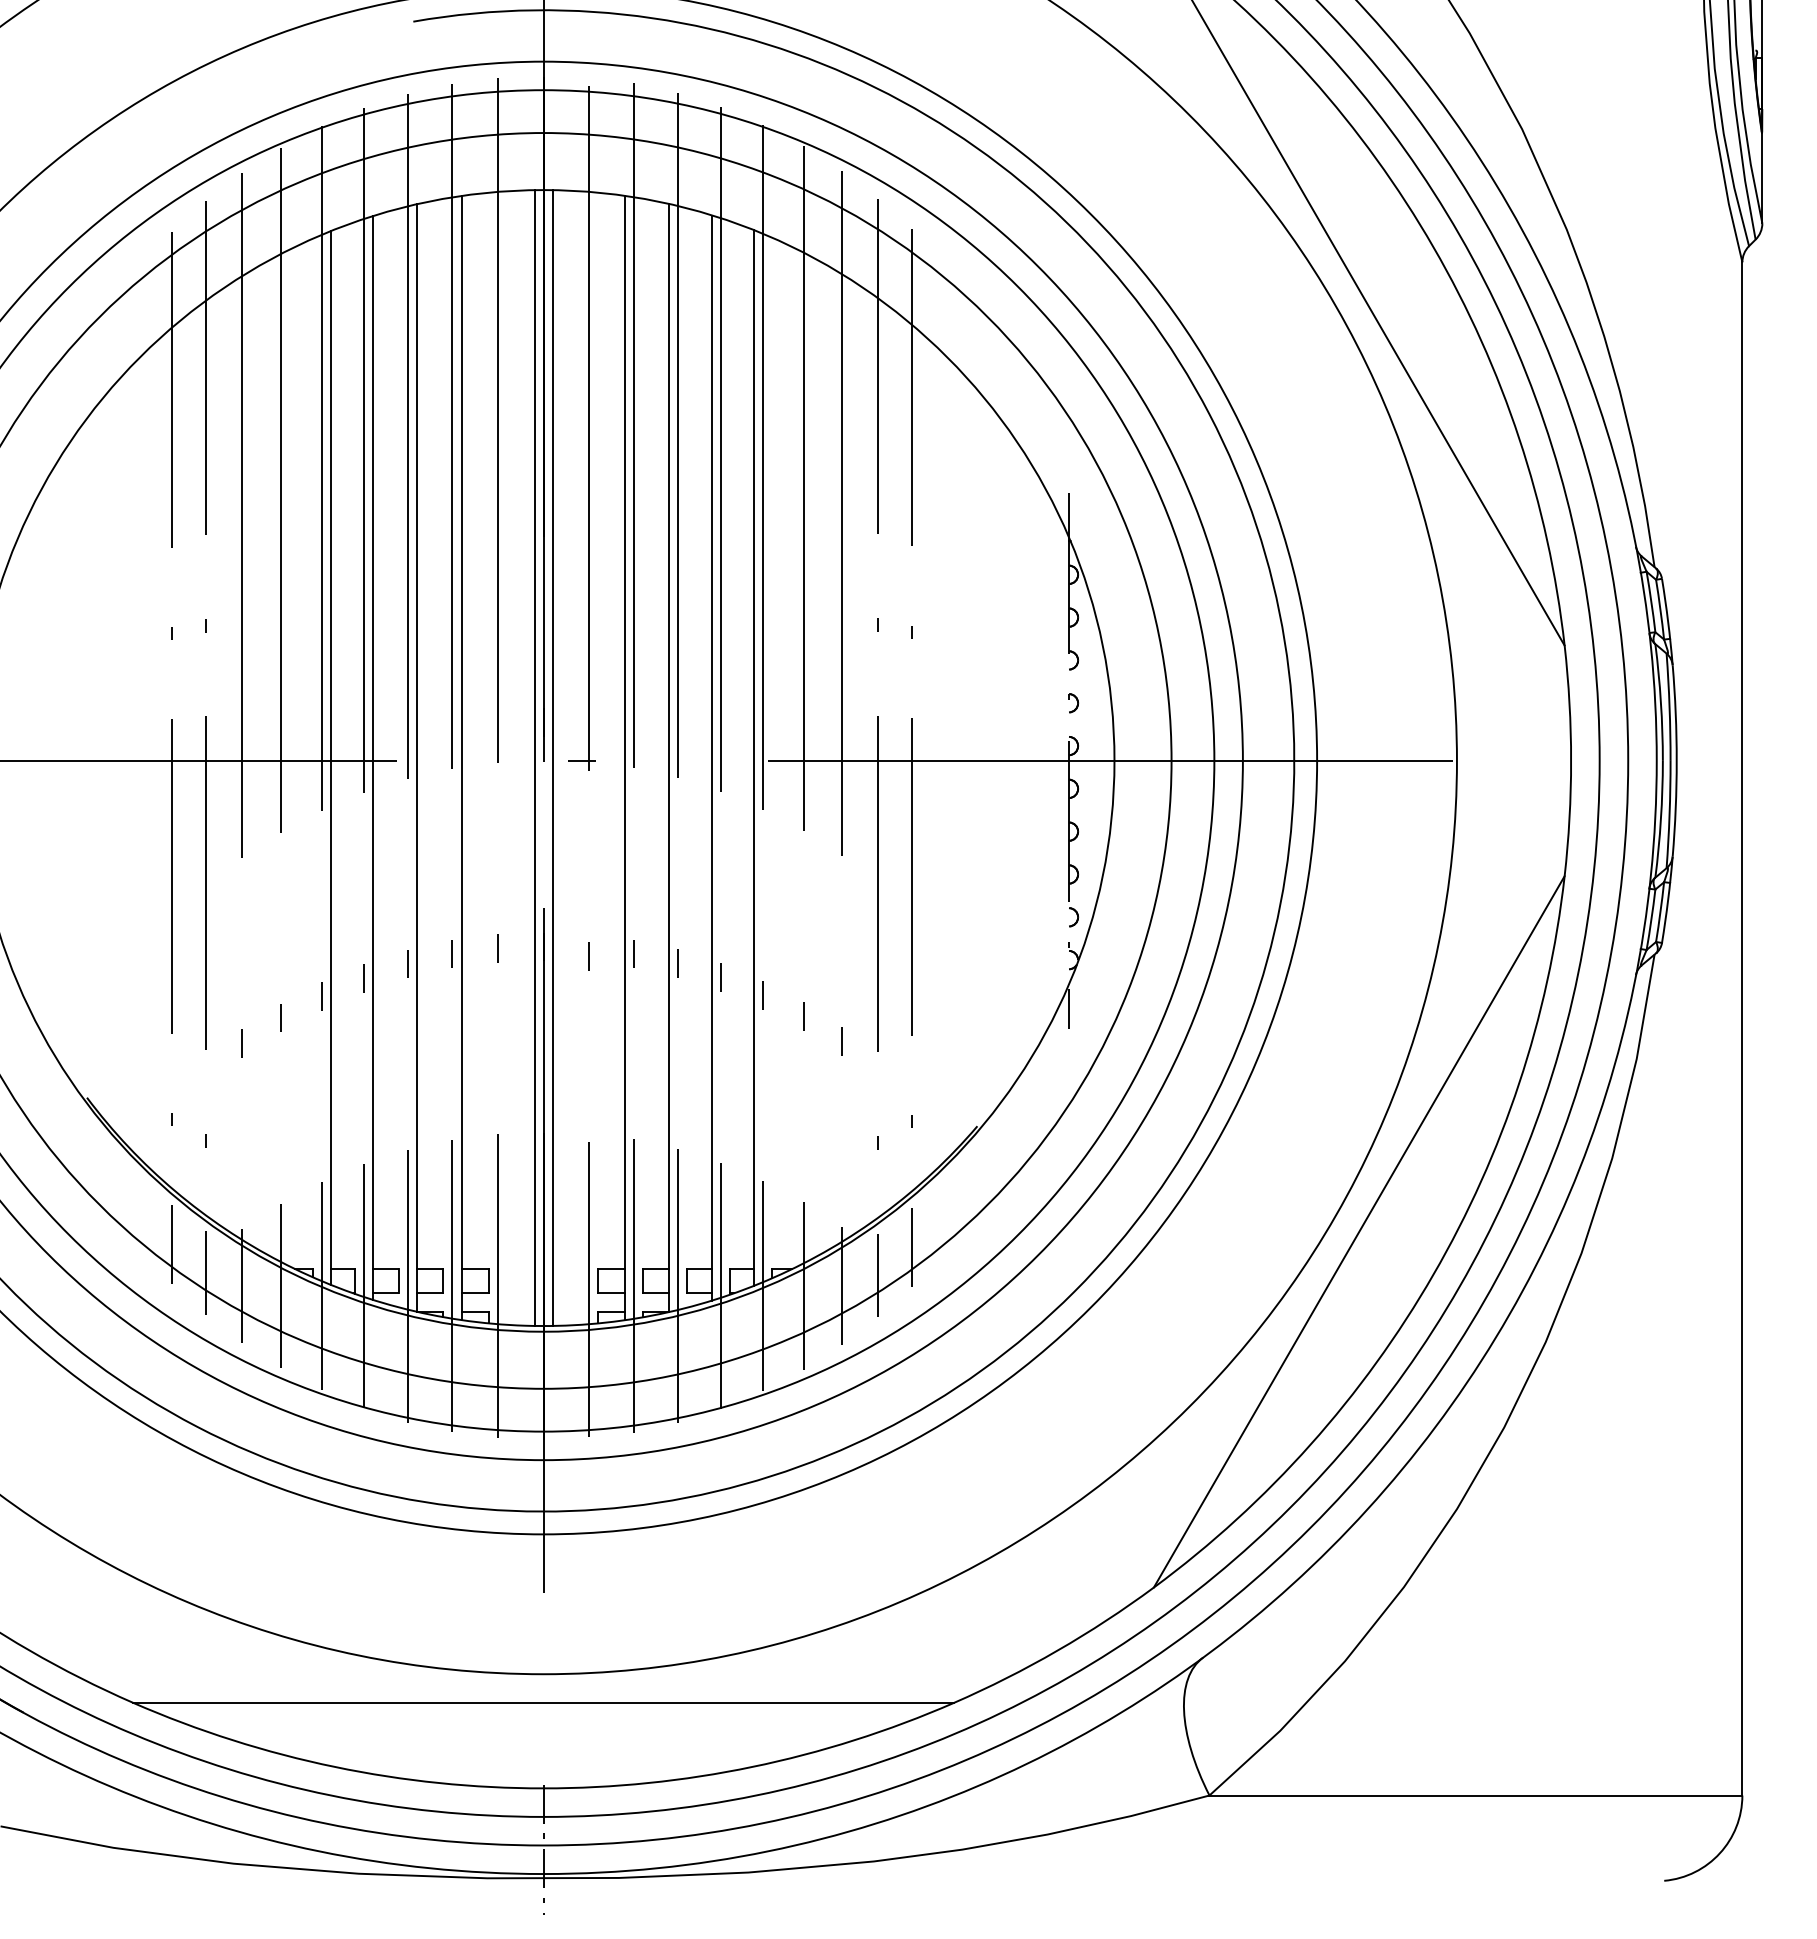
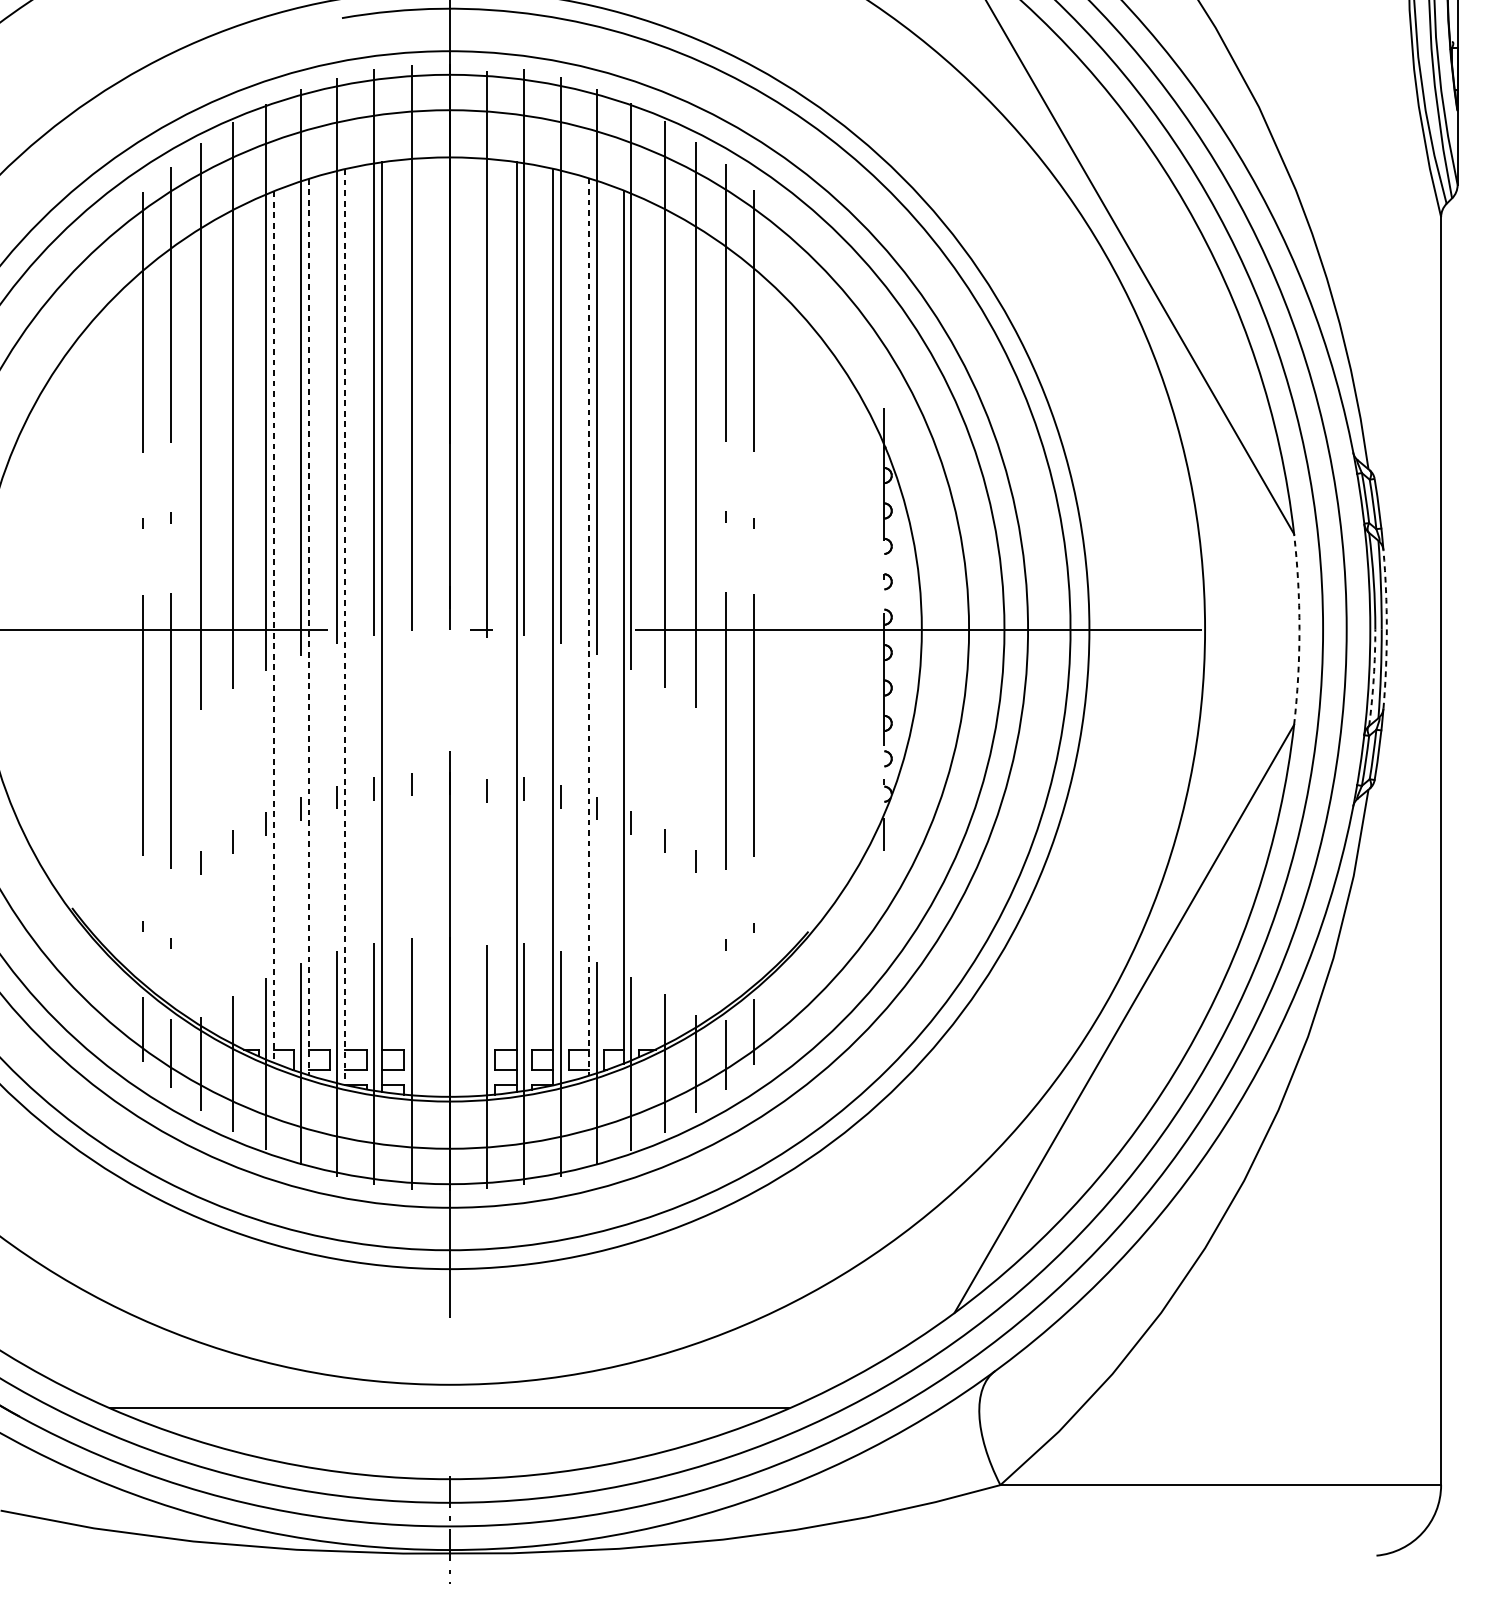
line: (534, 757) -> (442, 626), removed
line: (552, 757) -> (457, 626), removed
line: (330, 758) -> (273, 627), solid -> dashed
line: (373, 758) -> (309, 627), solid -> dashed
line: (416, 758) -> (344, 627), solid -> dashed
line: (712, 758) -> (589, 627), solid -> dashed
arc: (1571, 760) -> (1299, 629), solid -> dashed
arc: (1676, 760) -> (1386, 629), solid -> dashed
arc: (1660, 819) -> (1373, 677), solid -> dashed

